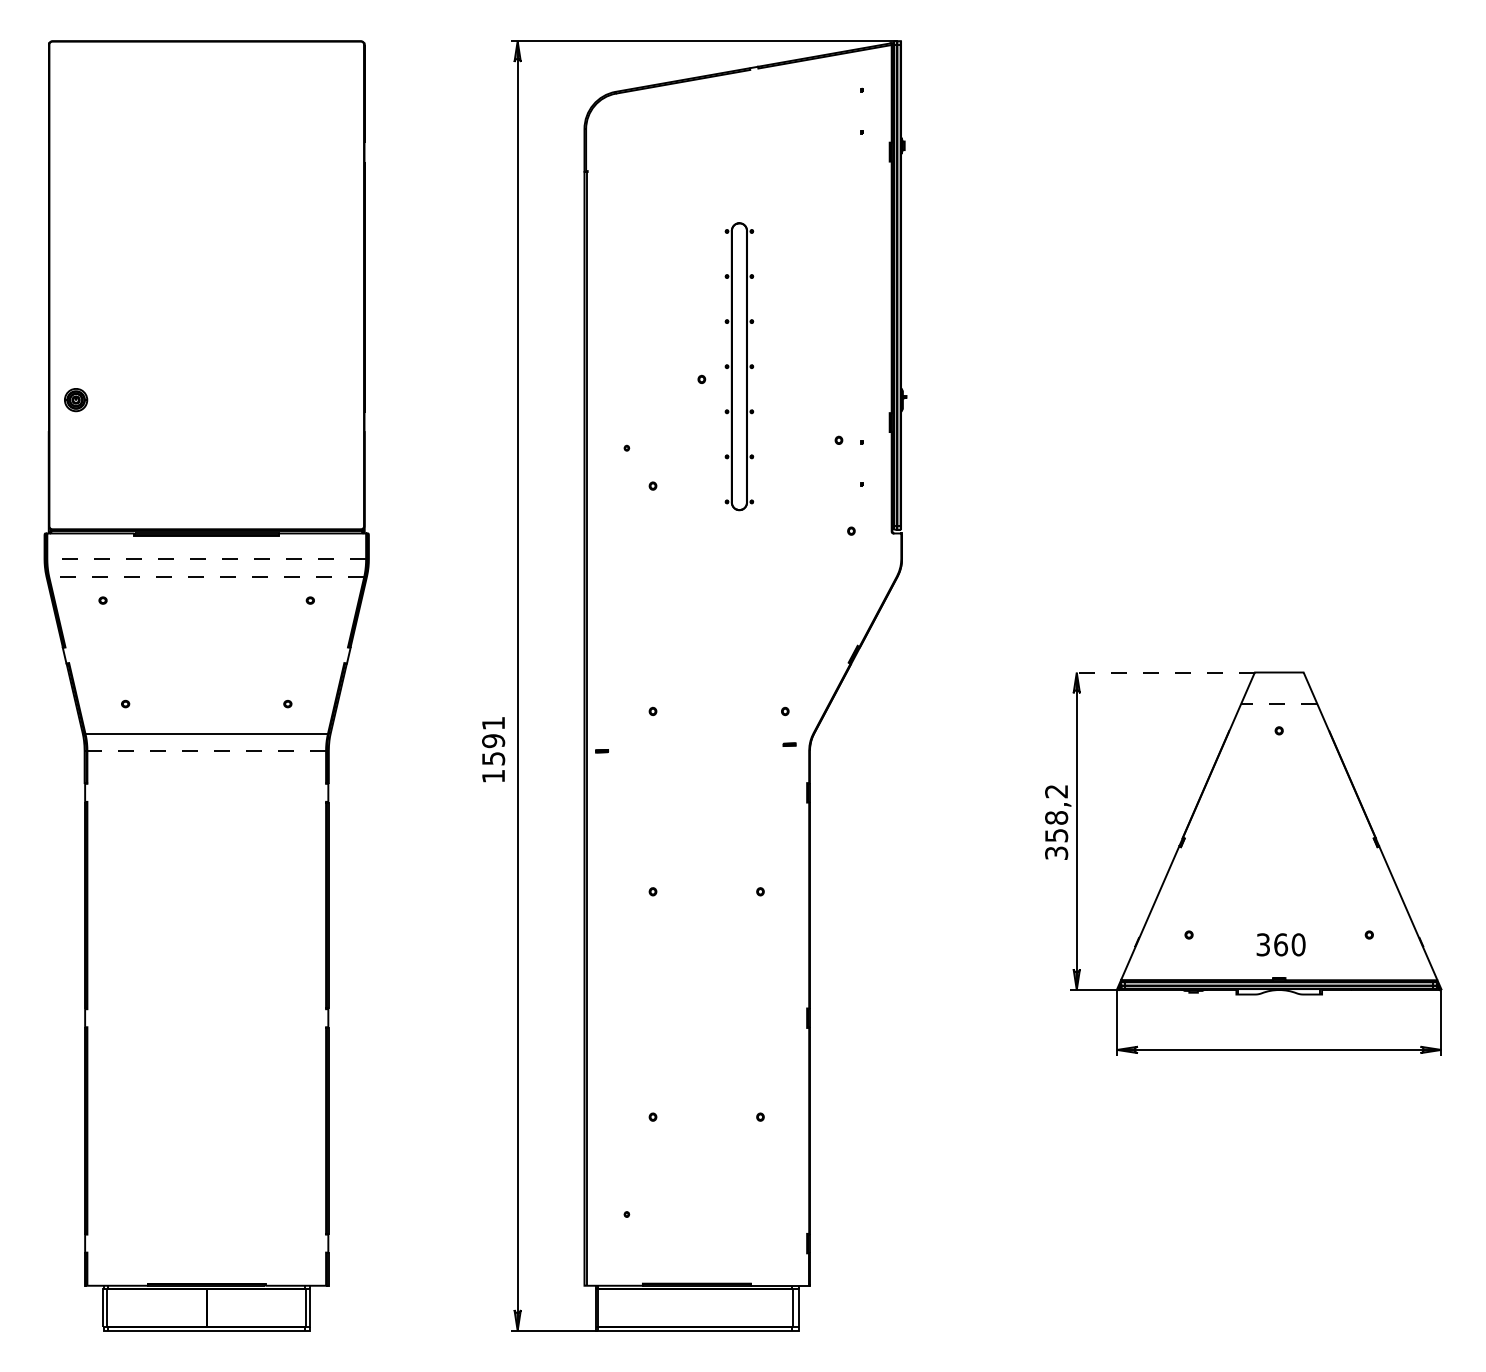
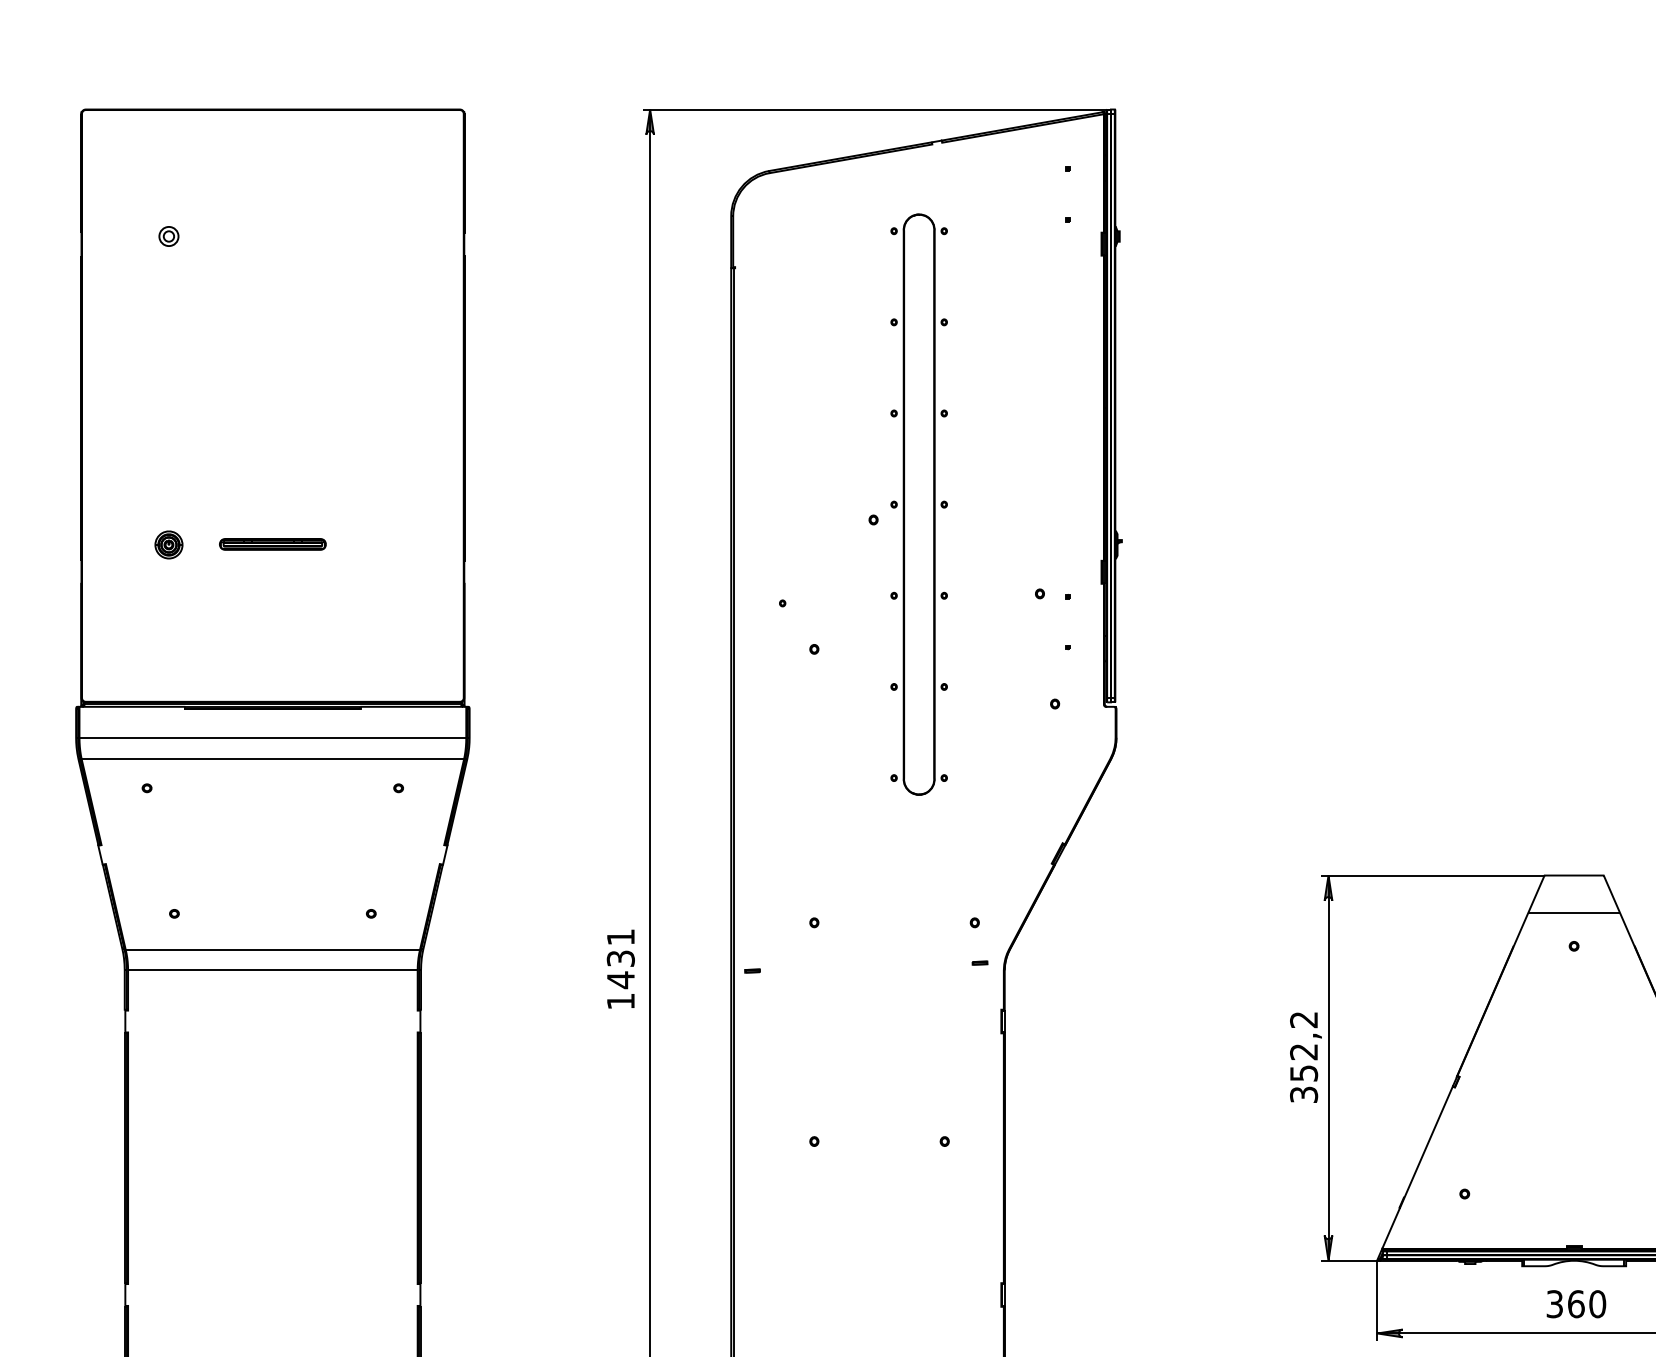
part: (120, 145) -> (168, 236), added
part: (739, 366) -> (919, 504), size x1.67
part: (206, 399) -> (272, 544), added
part: (76, 400) -> (169, 545), moved
line: (206, 558) -> (272, 737), dashed -> solid
line: (206, 576) -> (272, 759), dashed -> solid
line: (1162, 672) -> (1432, 875), dashed -> solid
line: (1279, 703) -> (1574, 913), dashed -> solid
line: (206, 750) -> (272, 970), dashed -> solid
text: (493, 750) -> (620, 970), 1591 -> 1431
text: (1056, 817) -> (1303, 1051), 358,2 -> 352,2
text: (1280, 944) -> (1575, 1303), moved

